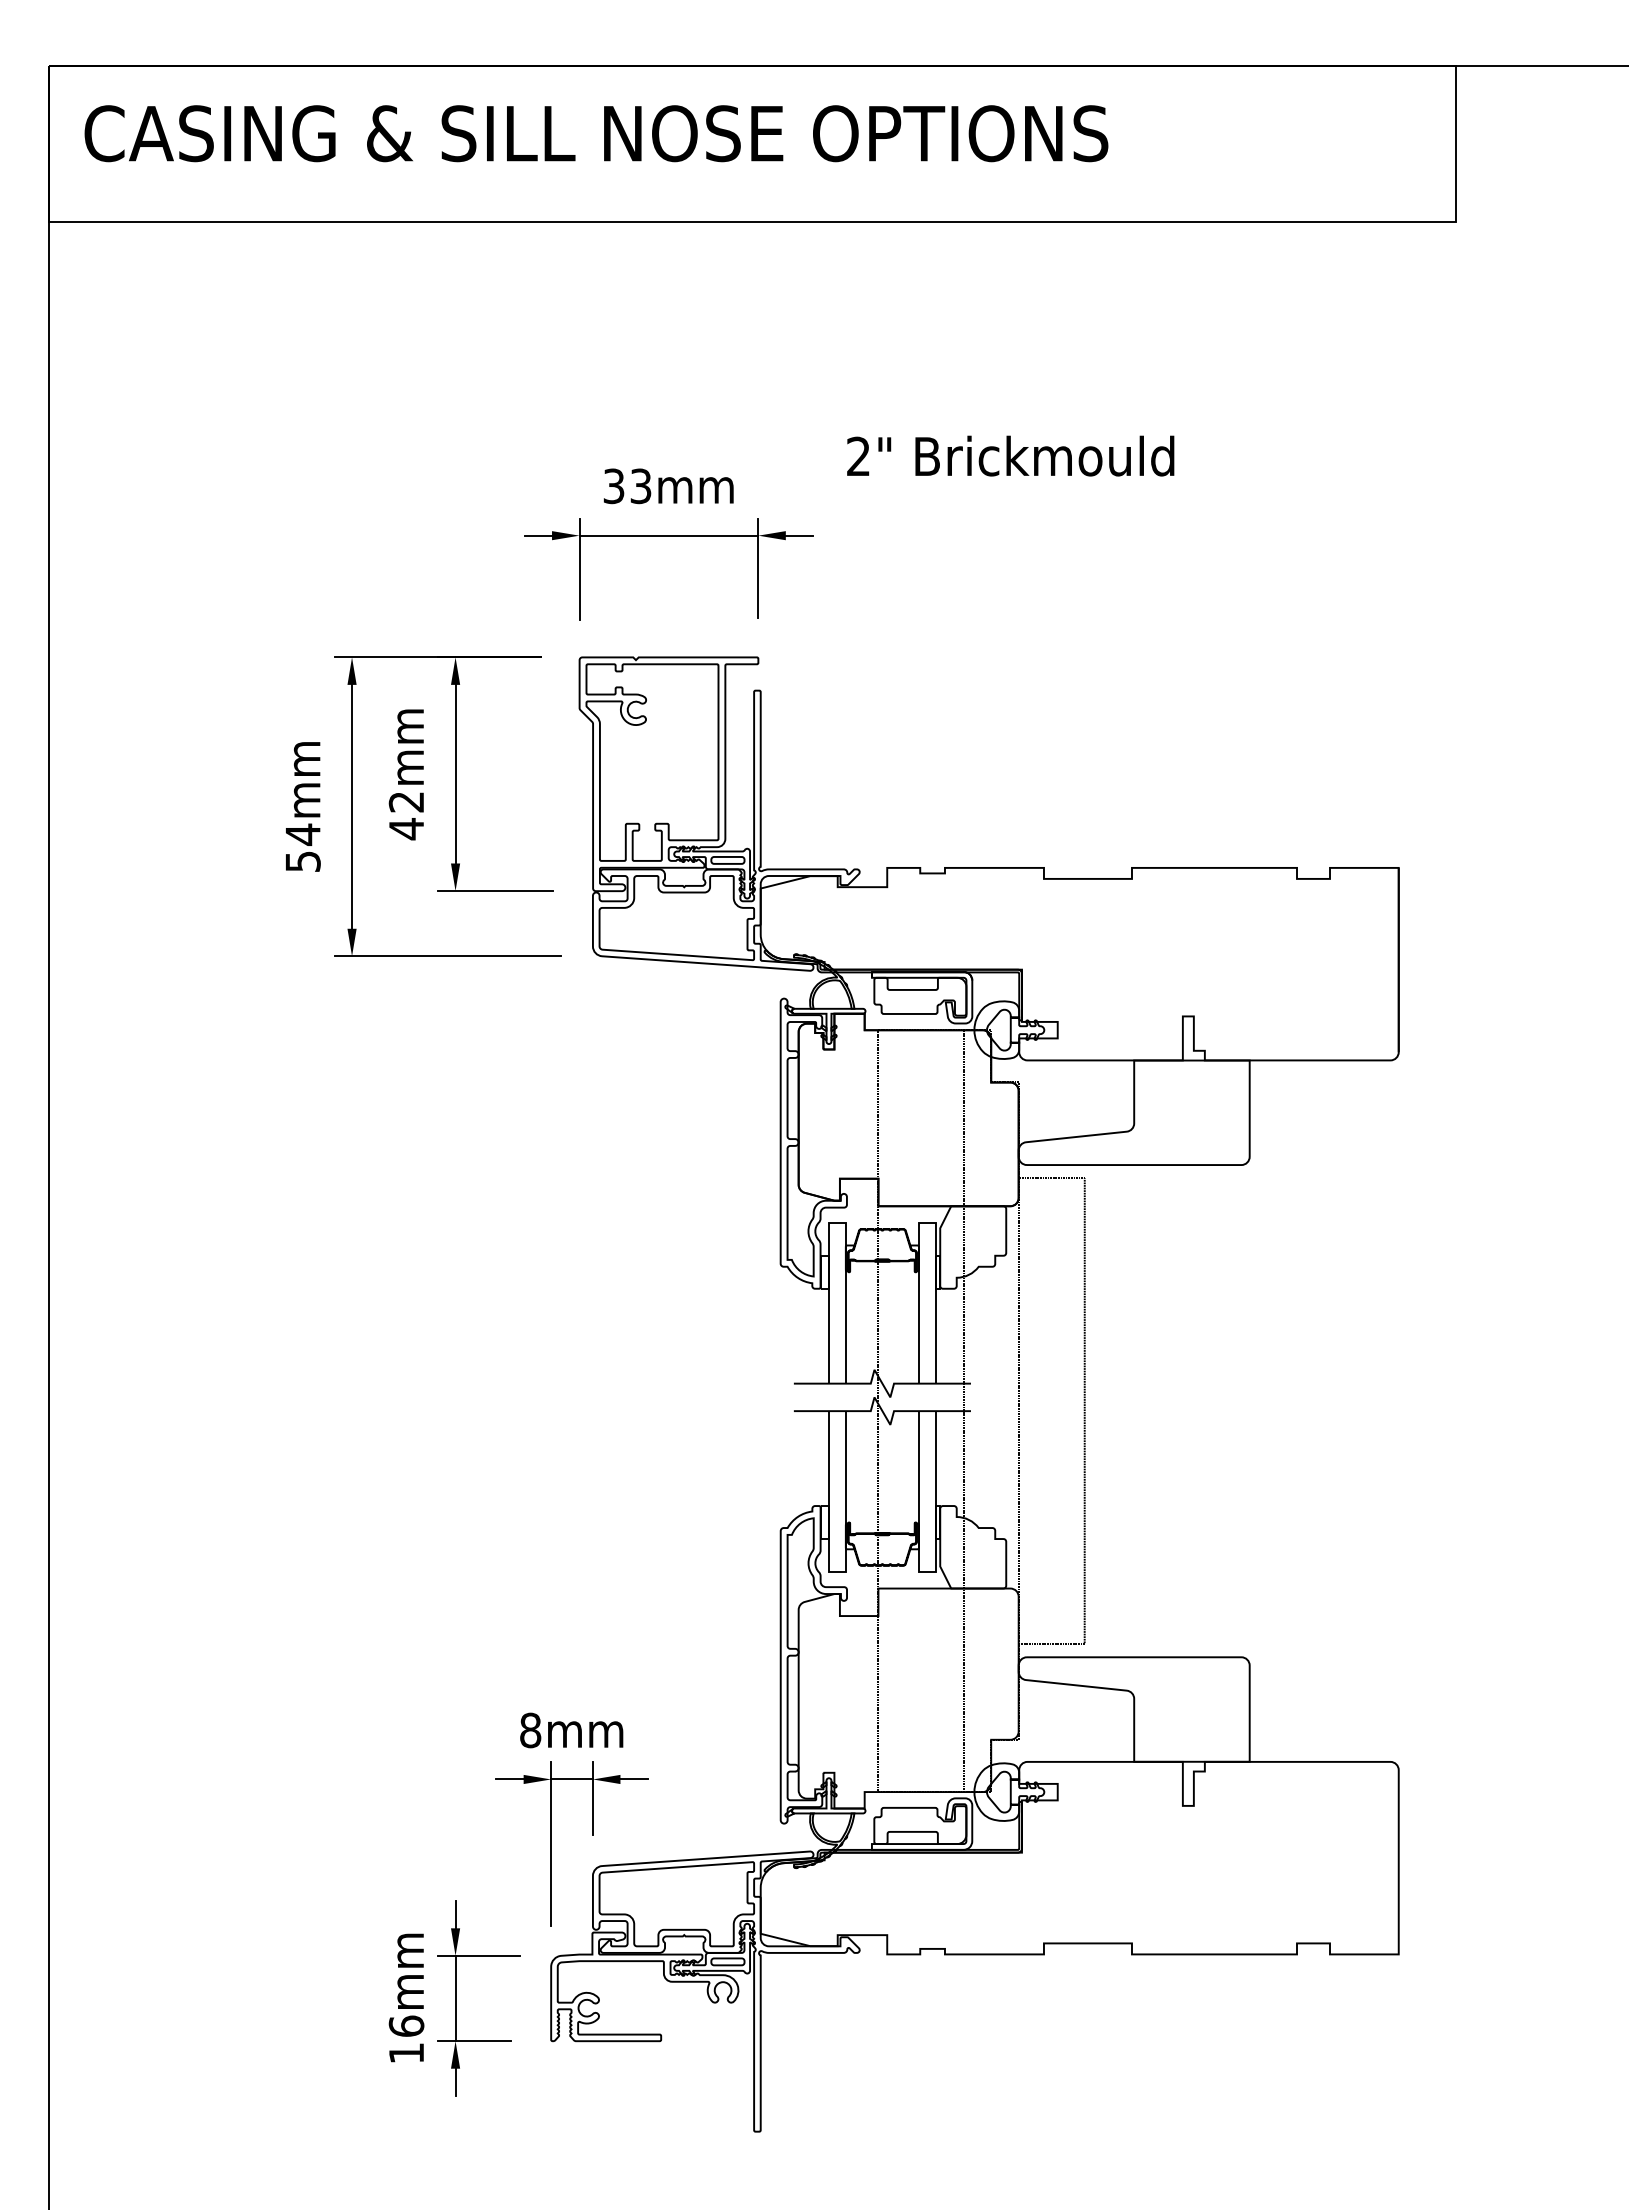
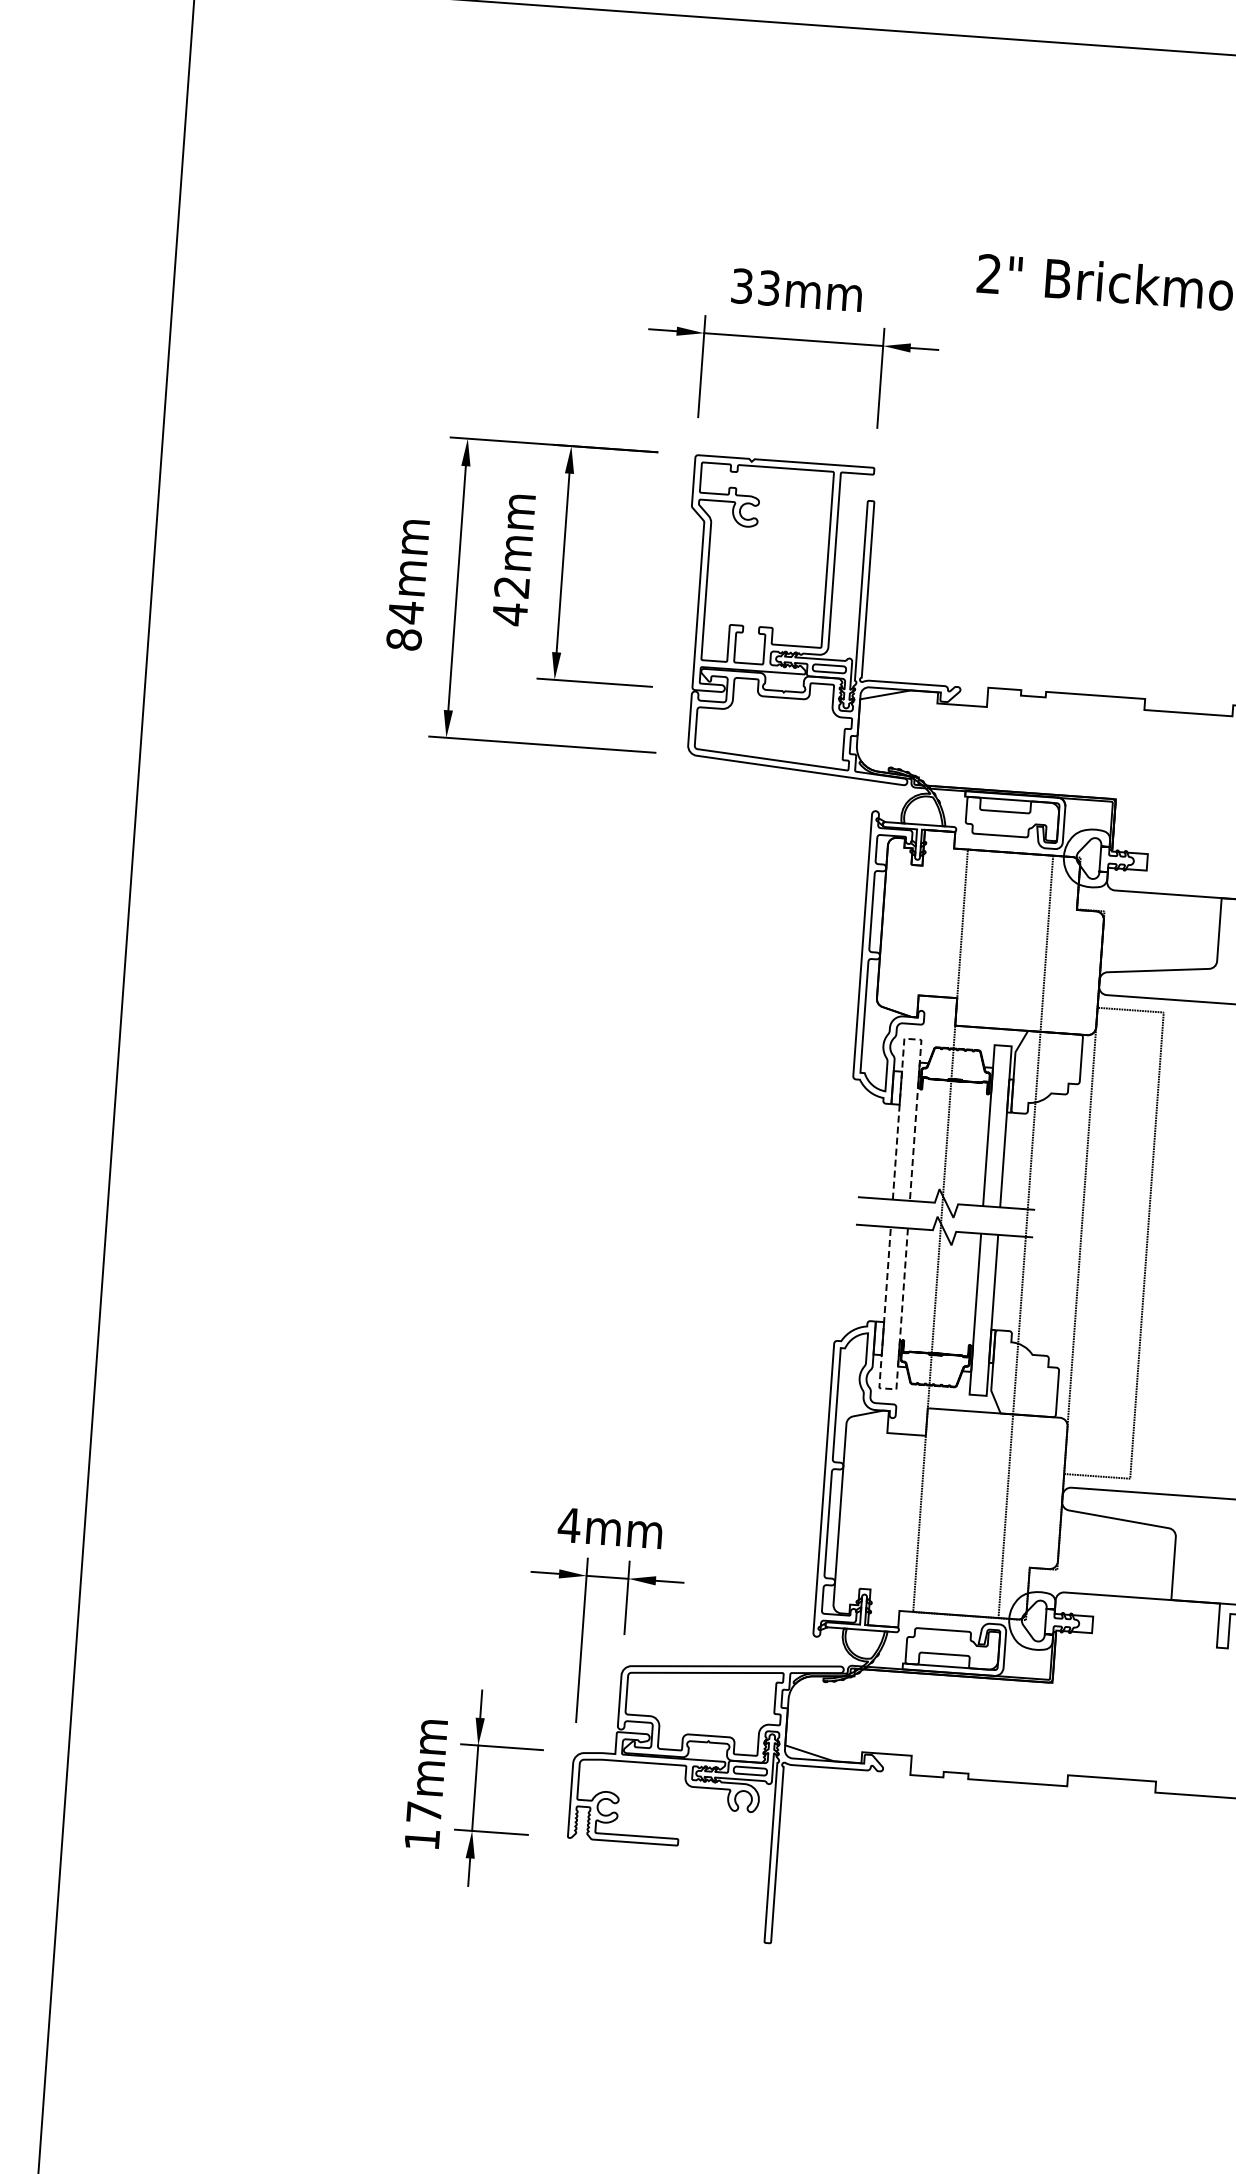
text: (302, 861) -> (403, 639), 54mm -> 84mm
line: (837, 1222) -> (913, 1039), solid -> dashed
line: (837, 1572) -> (888, 1389), solid -> dashed
text: (530, 1730) -> (569, 1525), 8mm -> 4mm
text: (406, 2025) -> (424, 1811), 16mm -> 17mm

